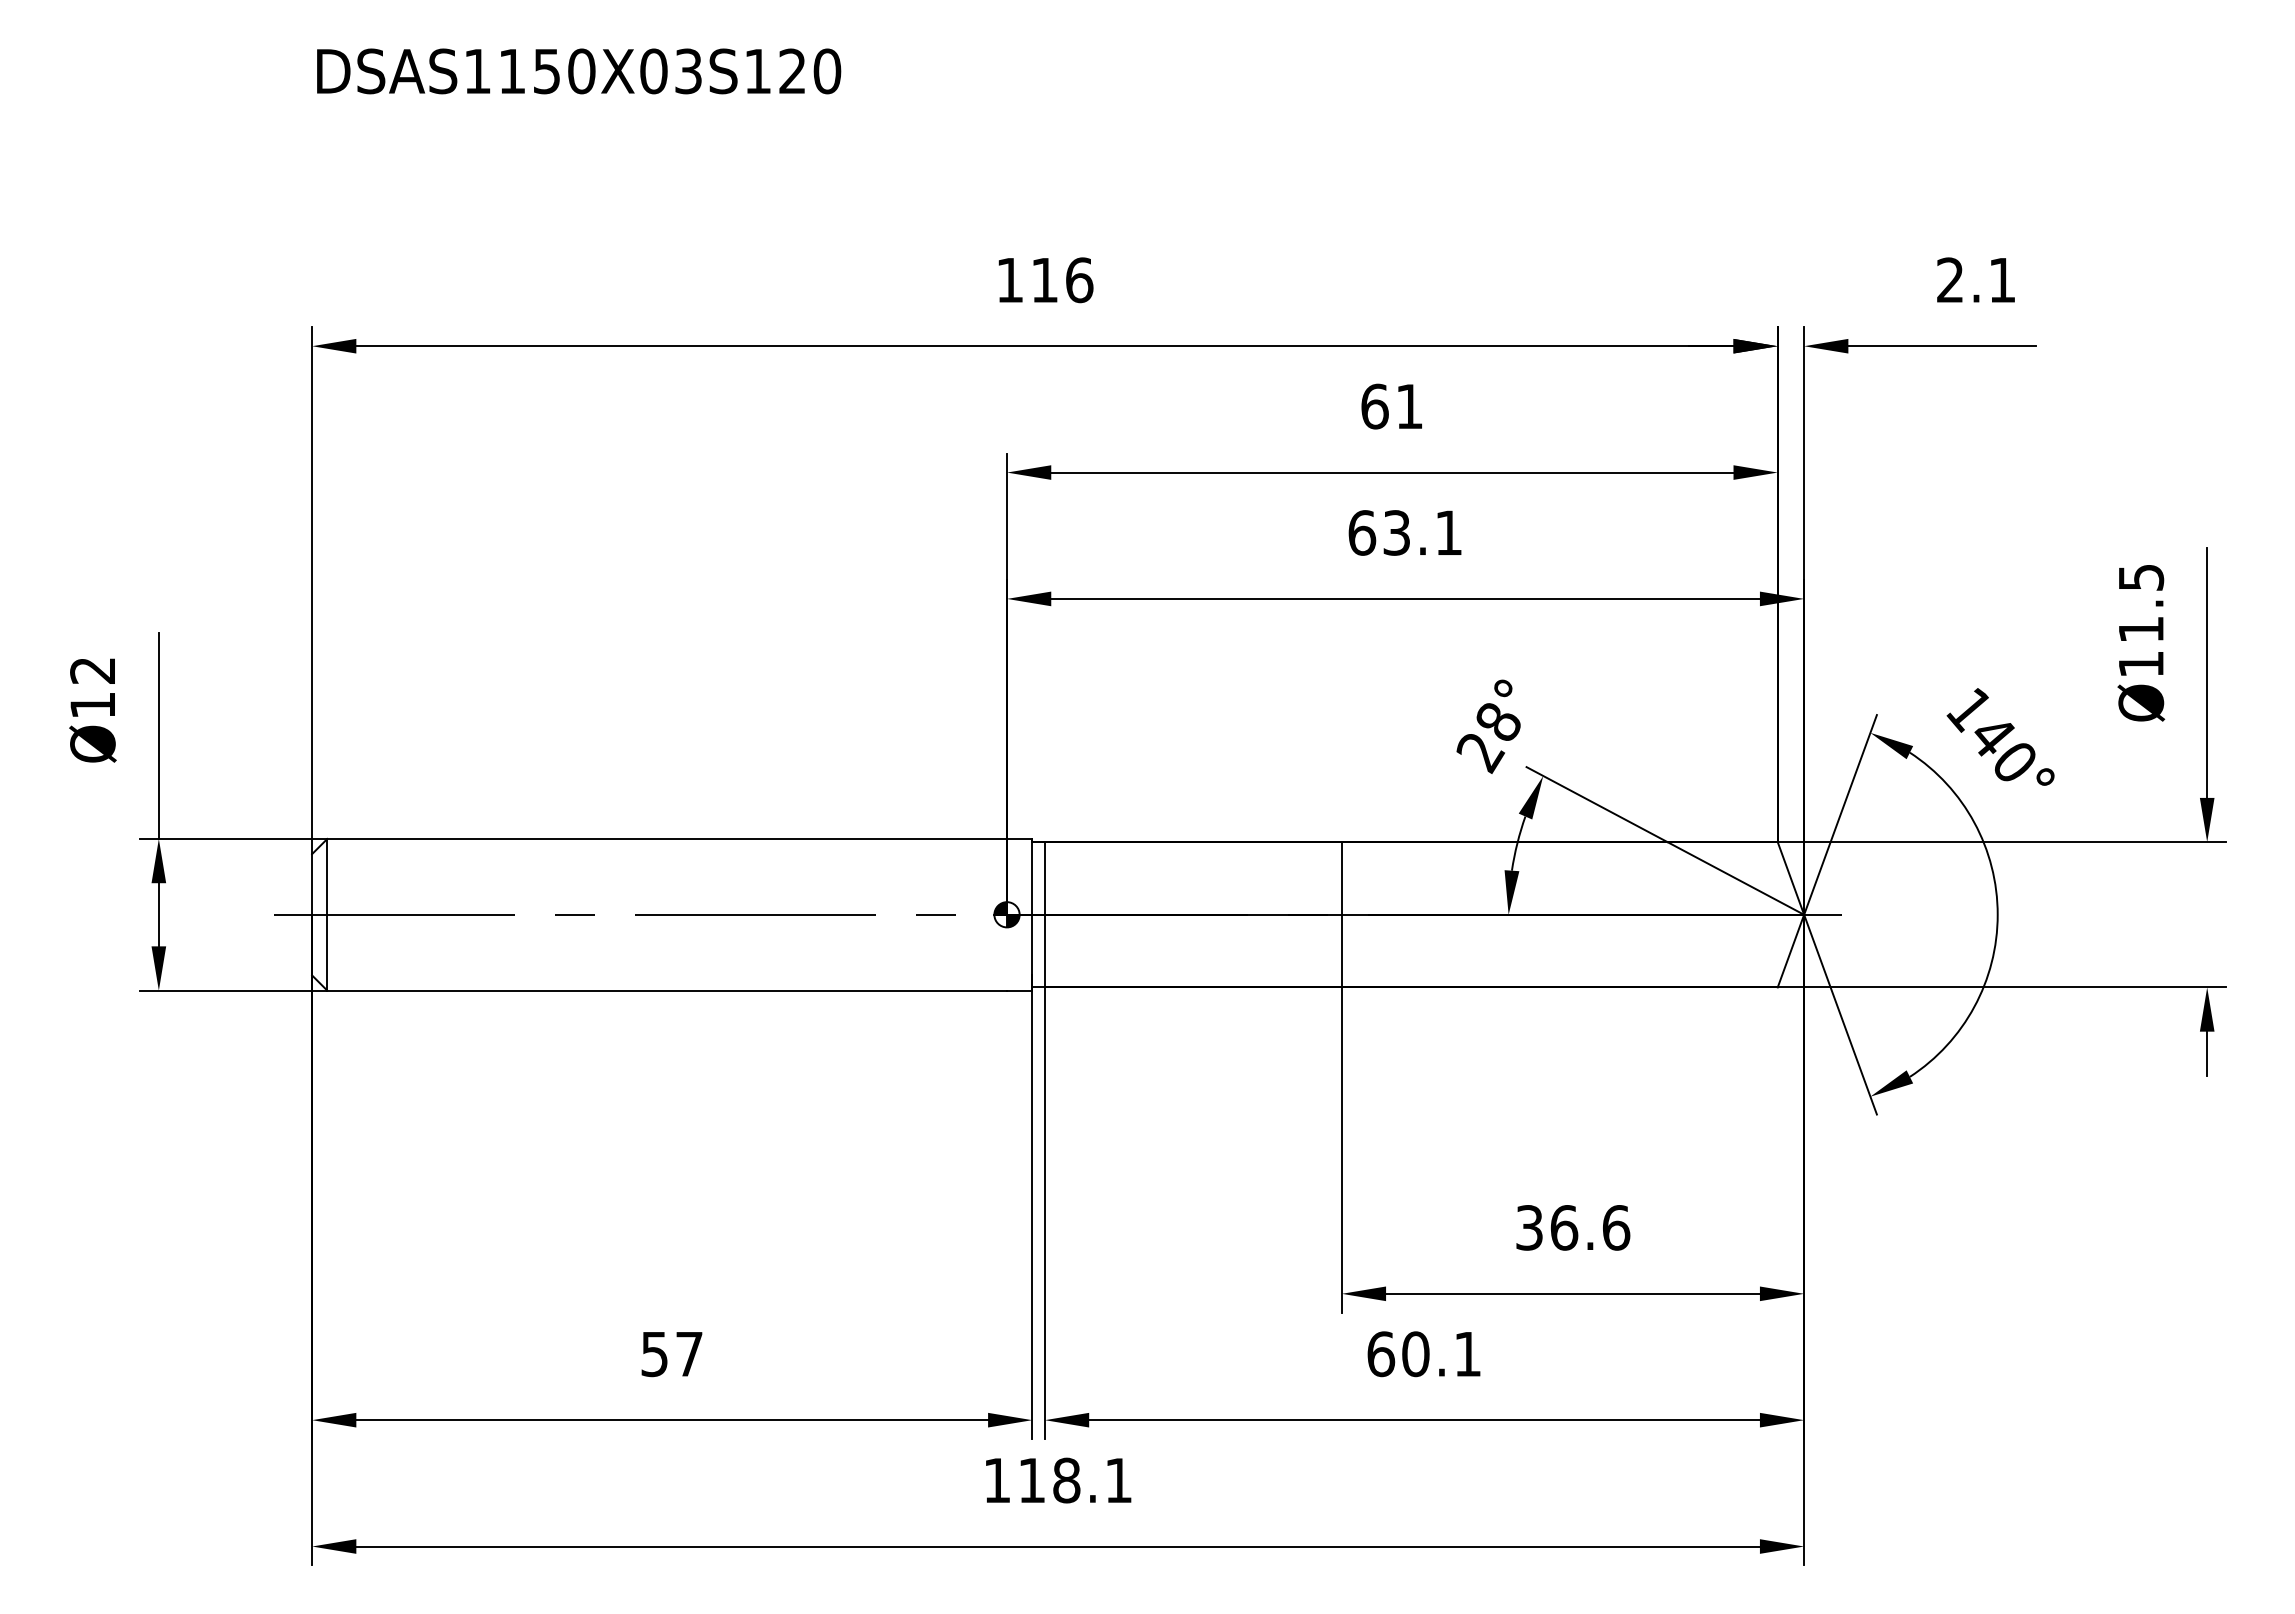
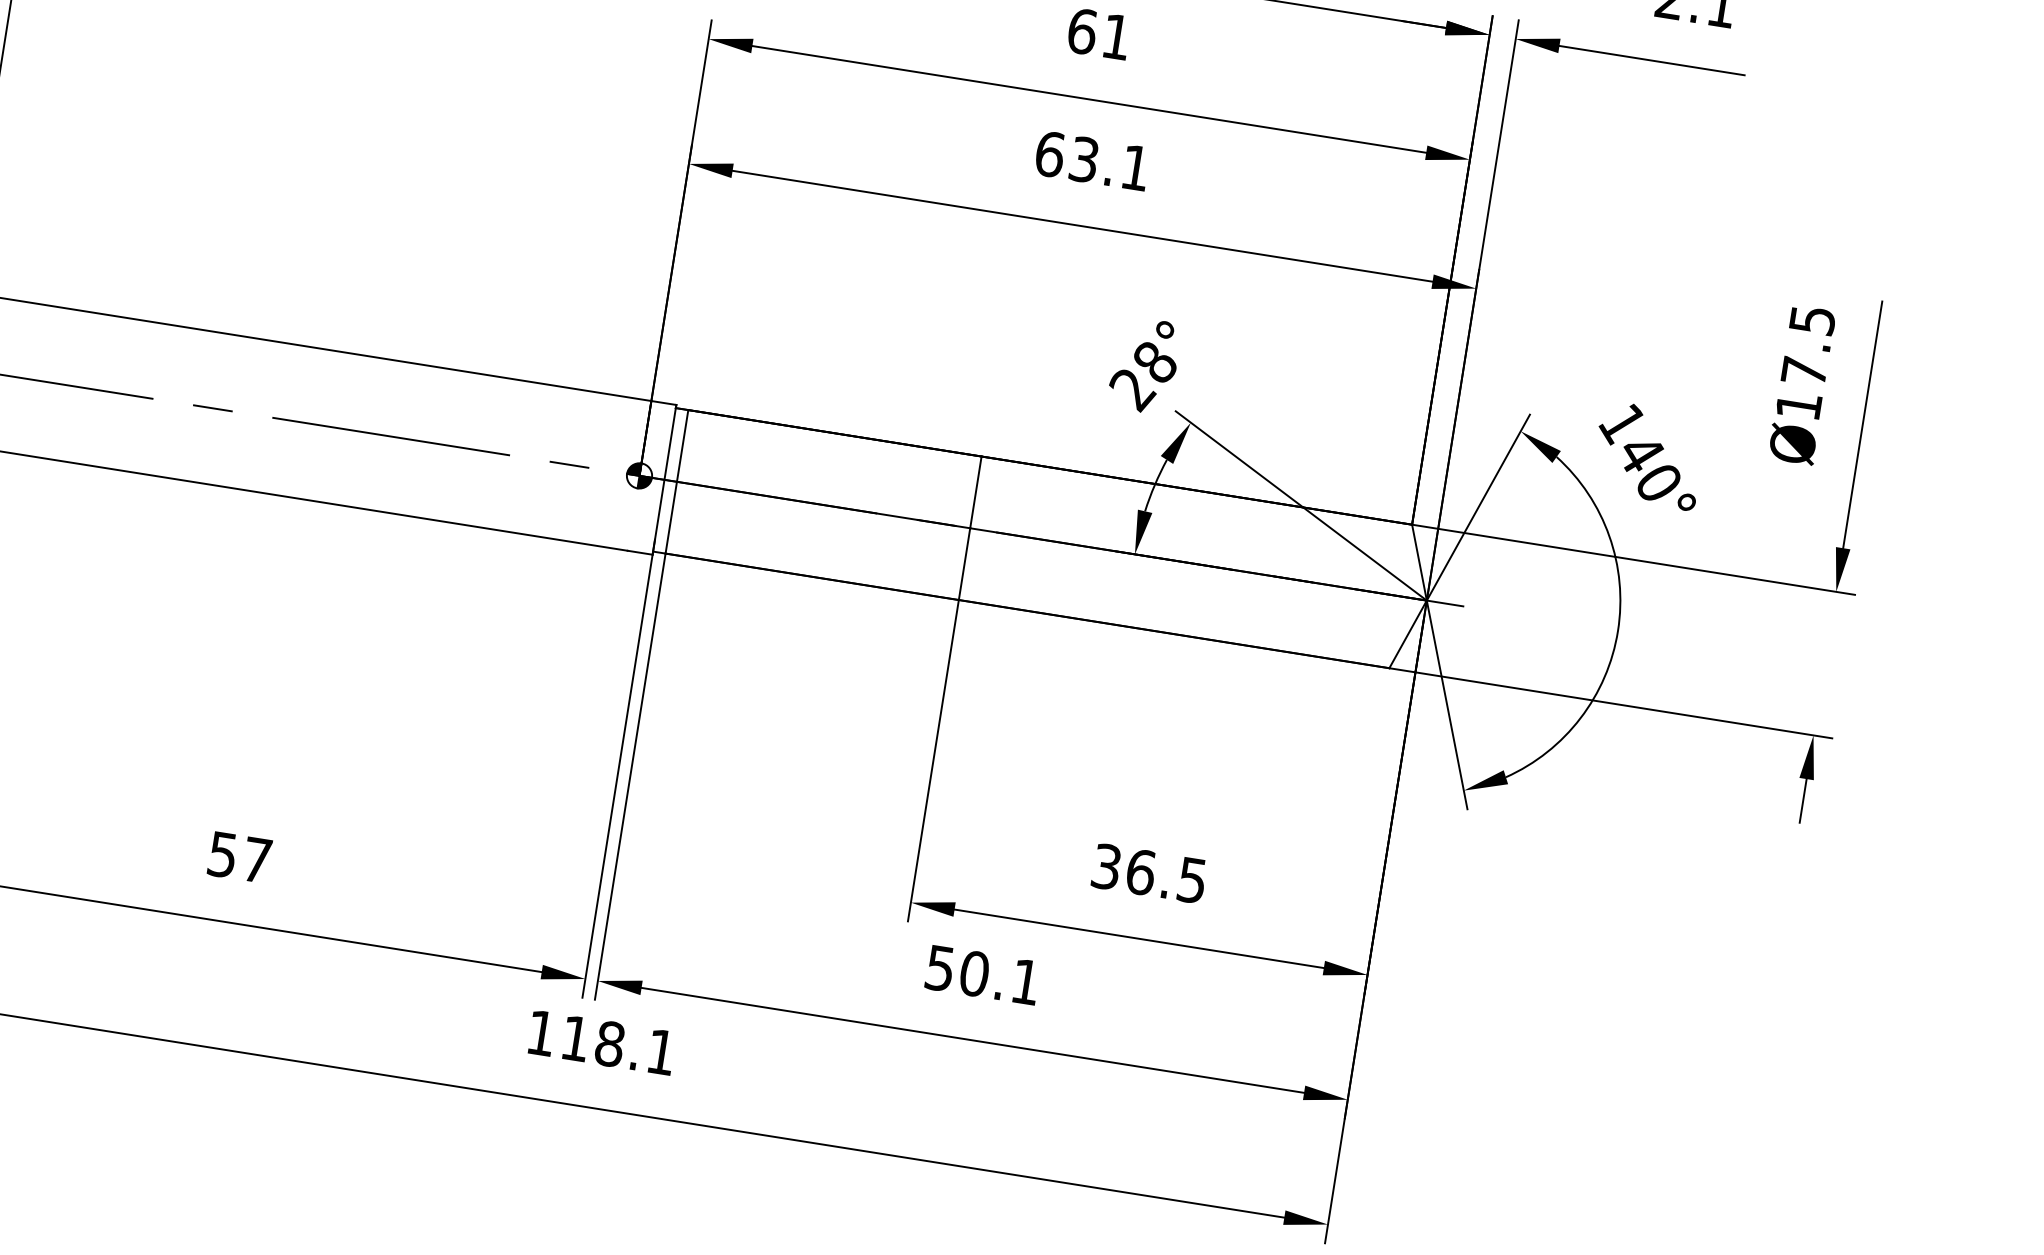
text: (2141, 629) -> (1804, 371), Ø11.5 -> Ø17.5
text: (1616, 1227) -> (1192, 880), 36.6 -> 36.5
text: (1381, 1354) -> (940, 968), 60.1 -> 50.1

